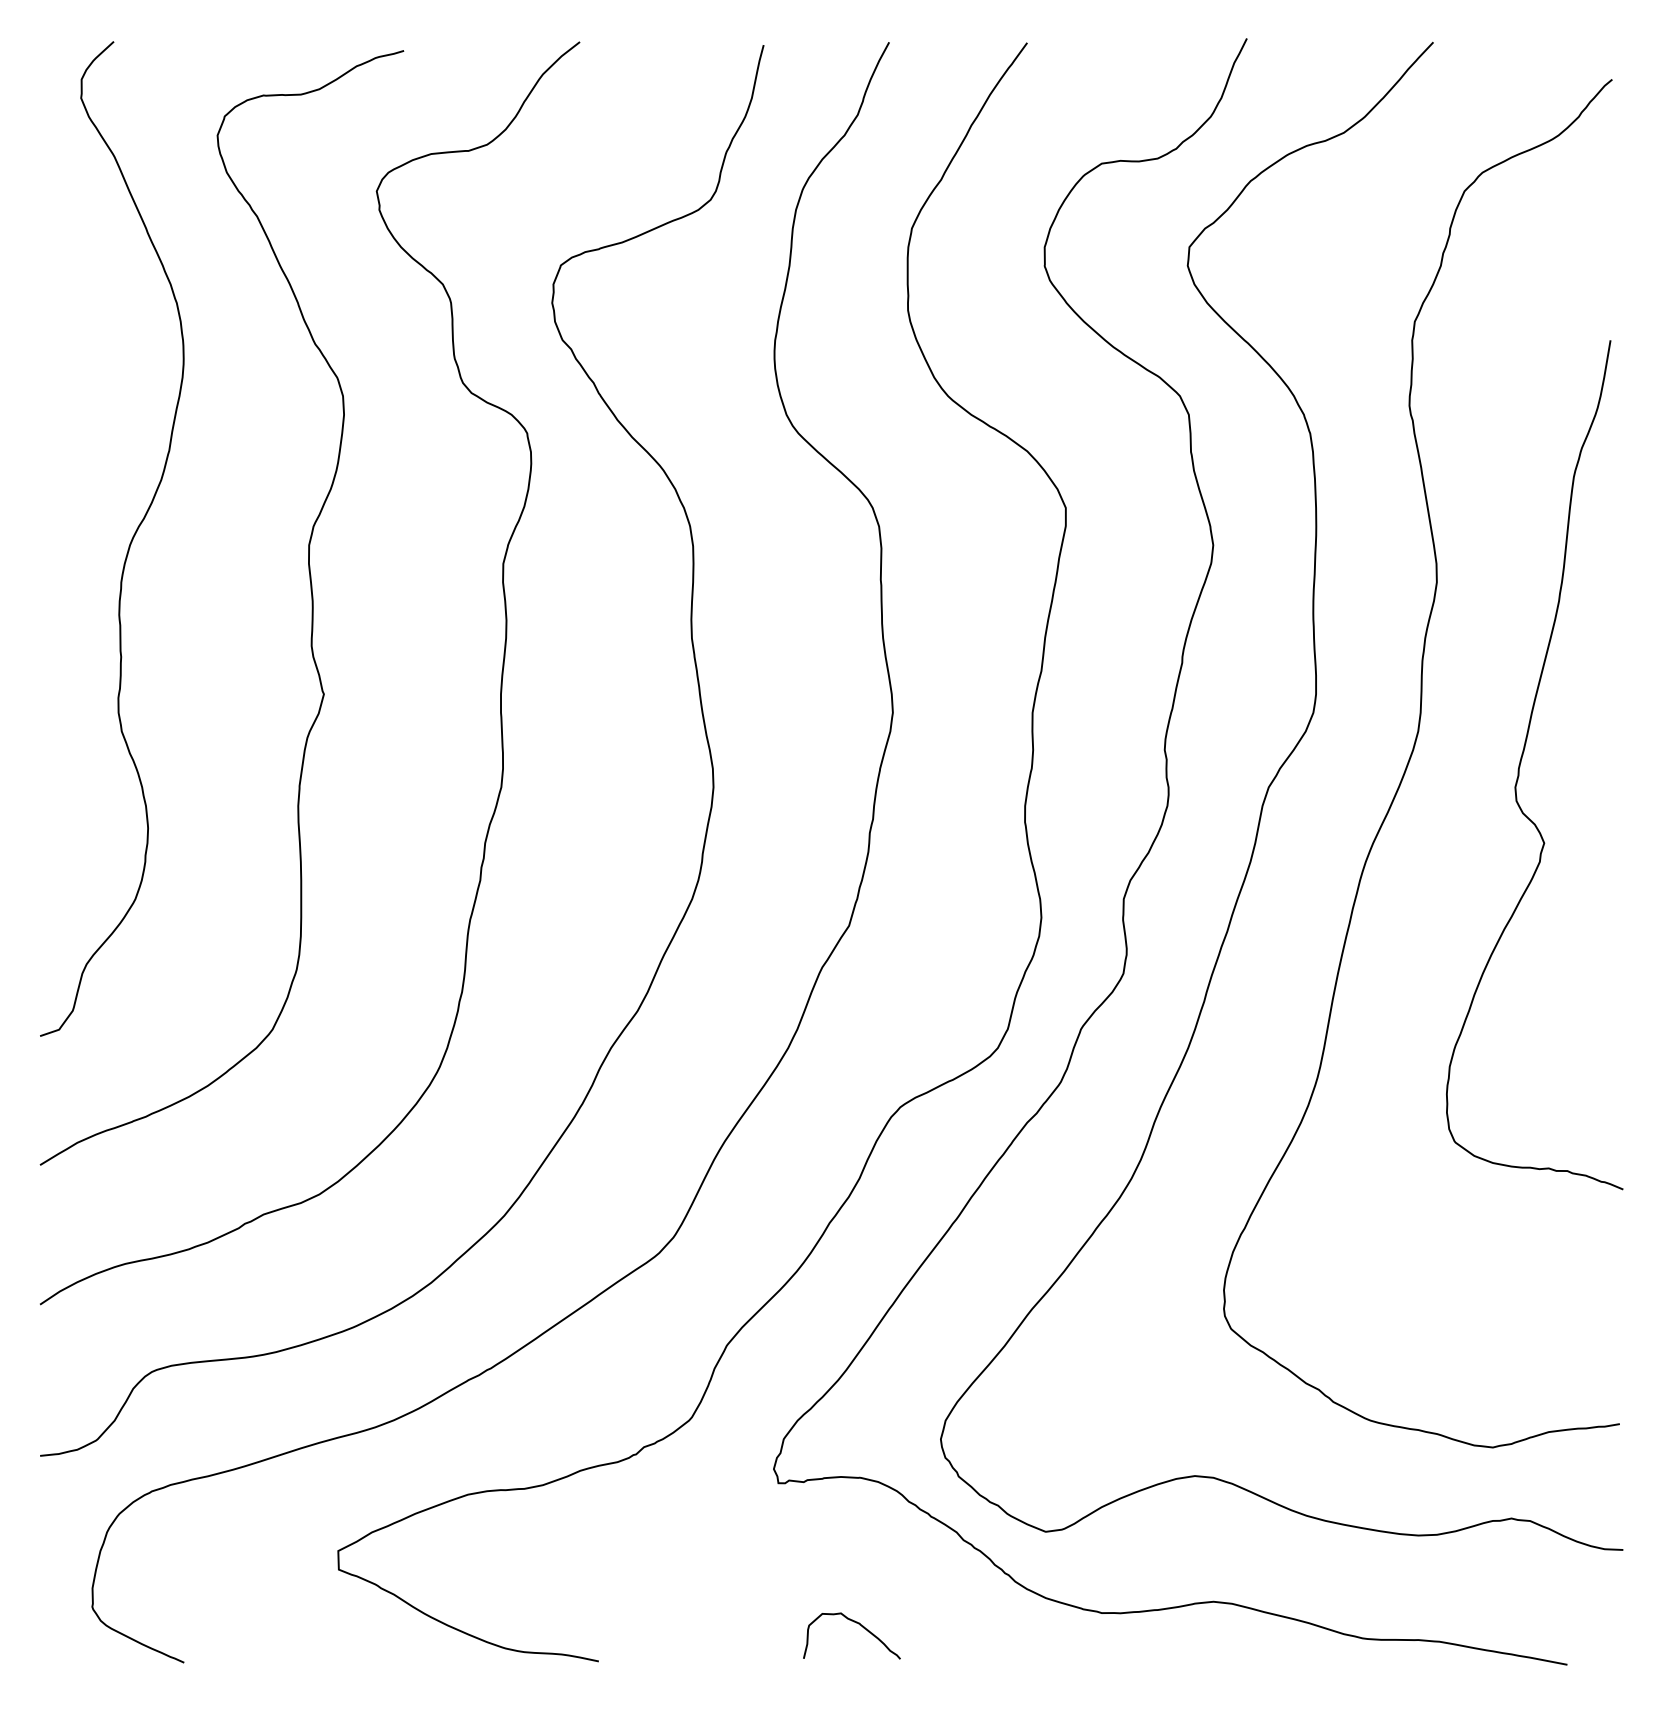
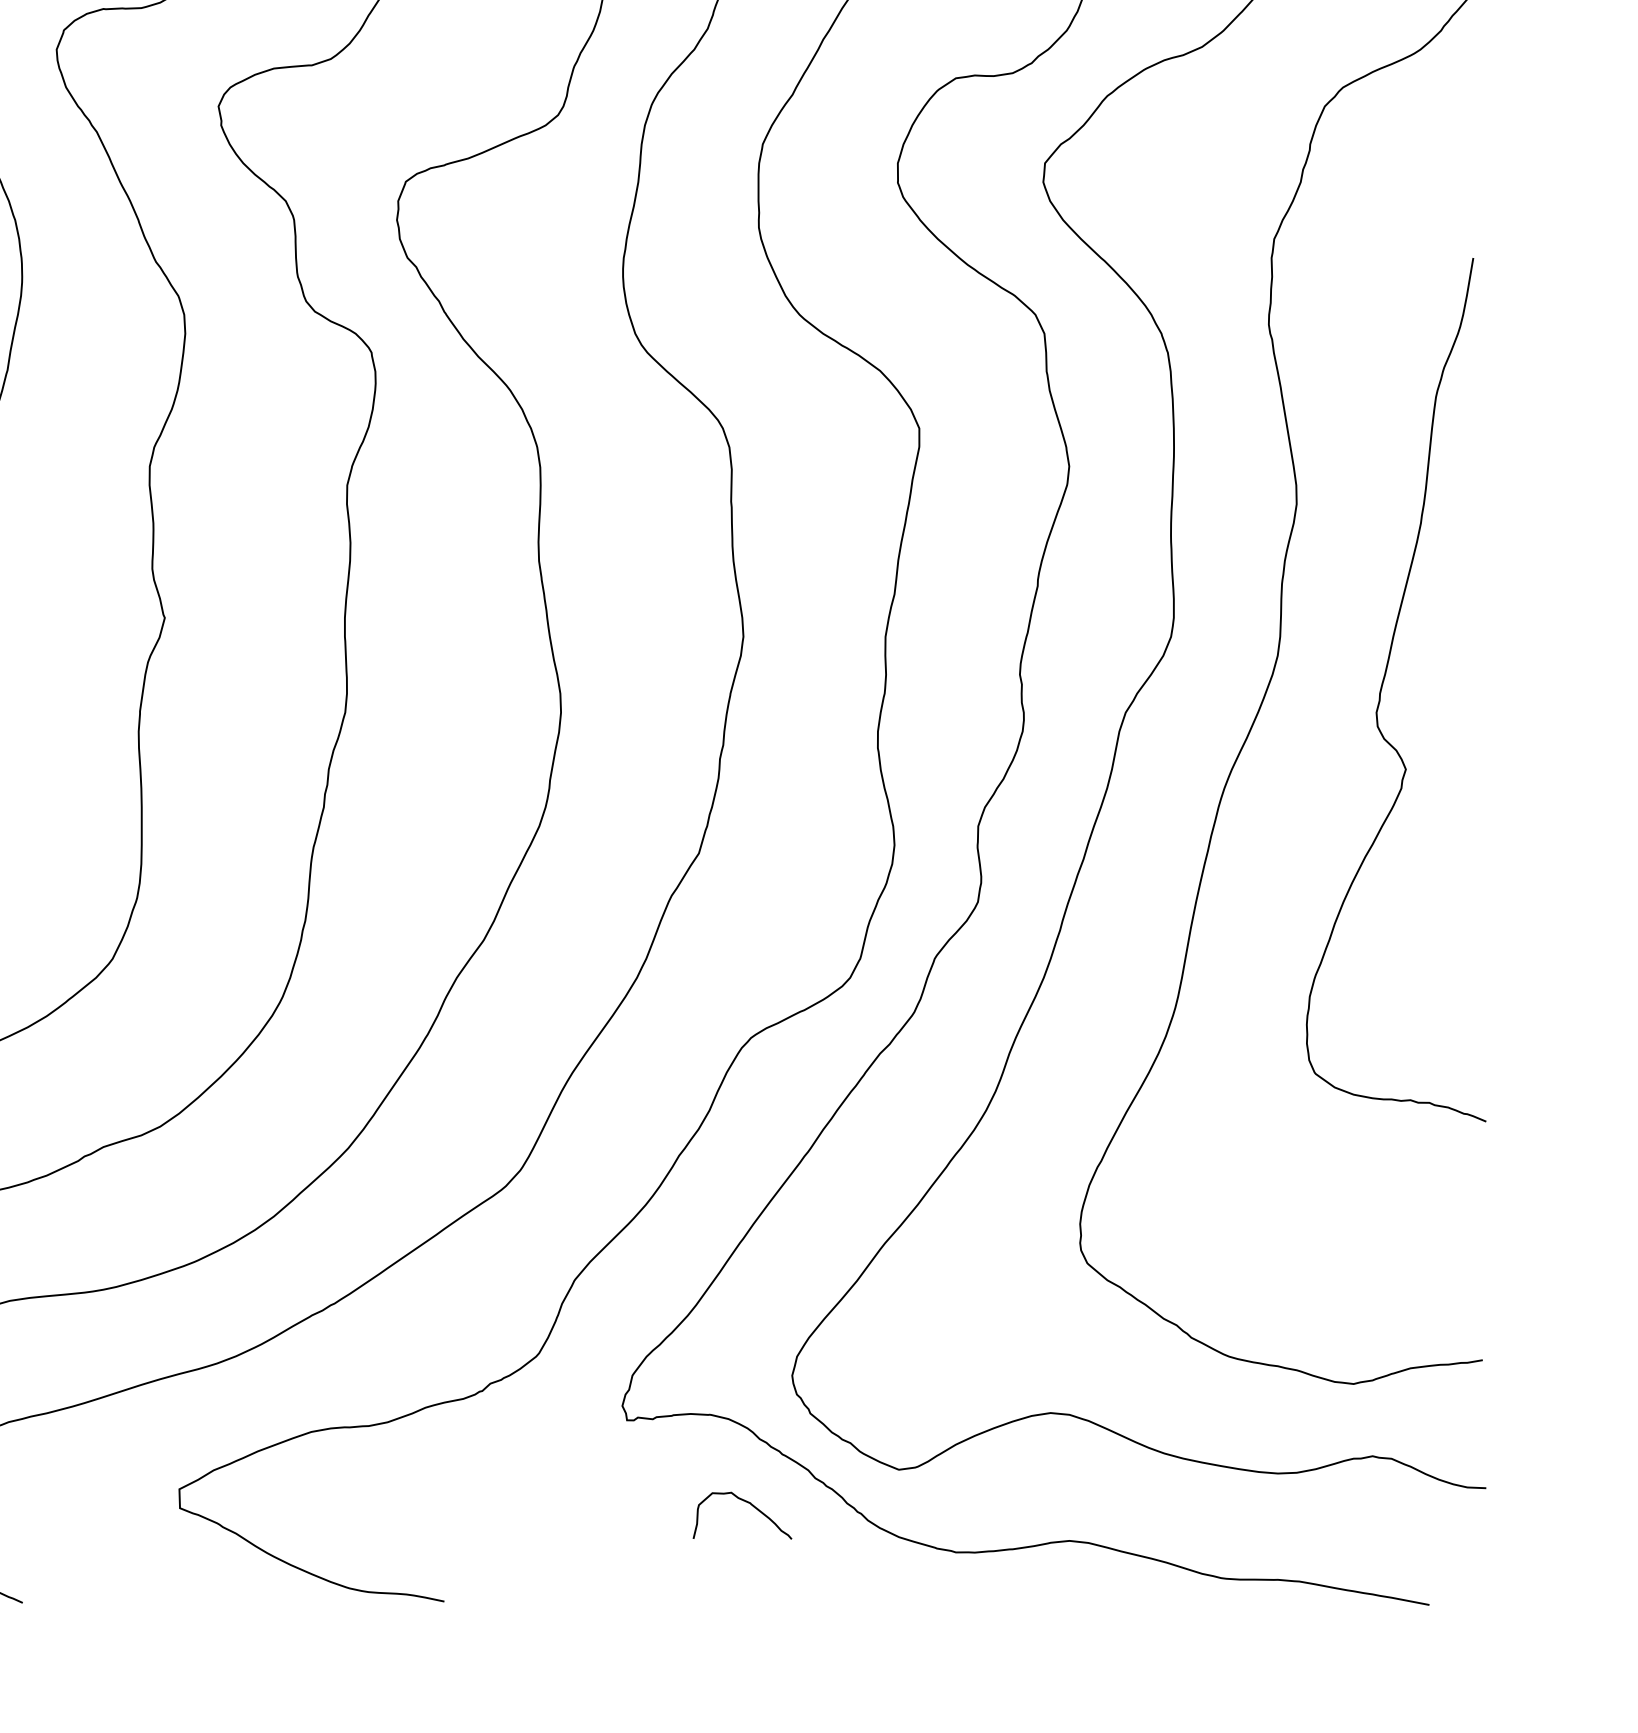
curve: (859, 1625) -> (750, 1505), moved

